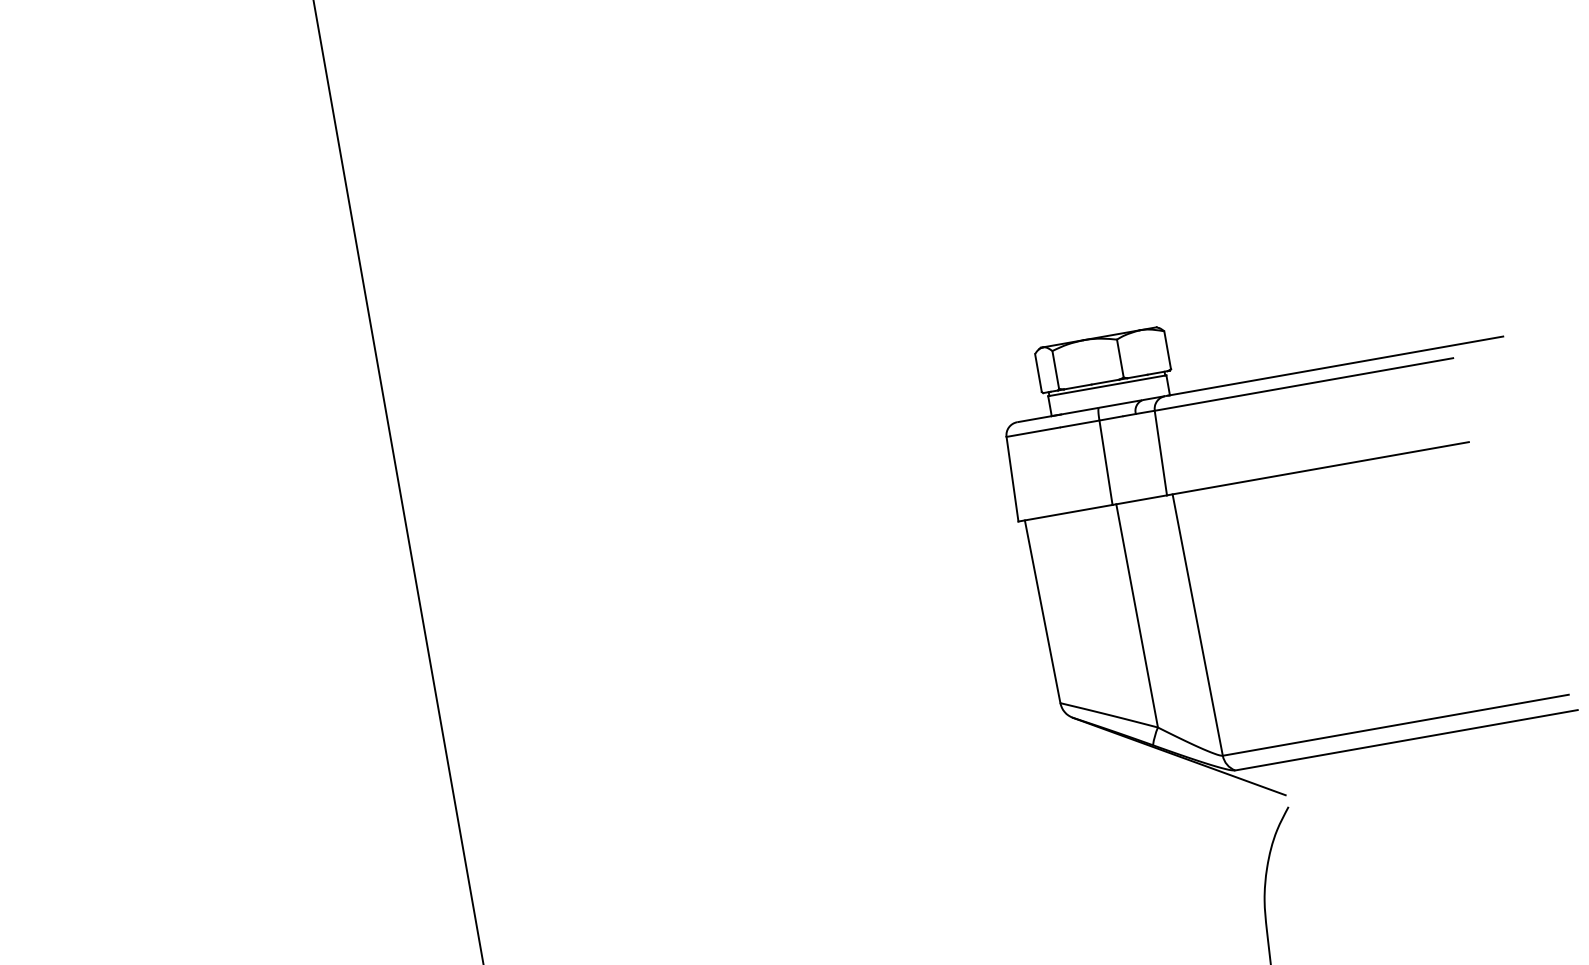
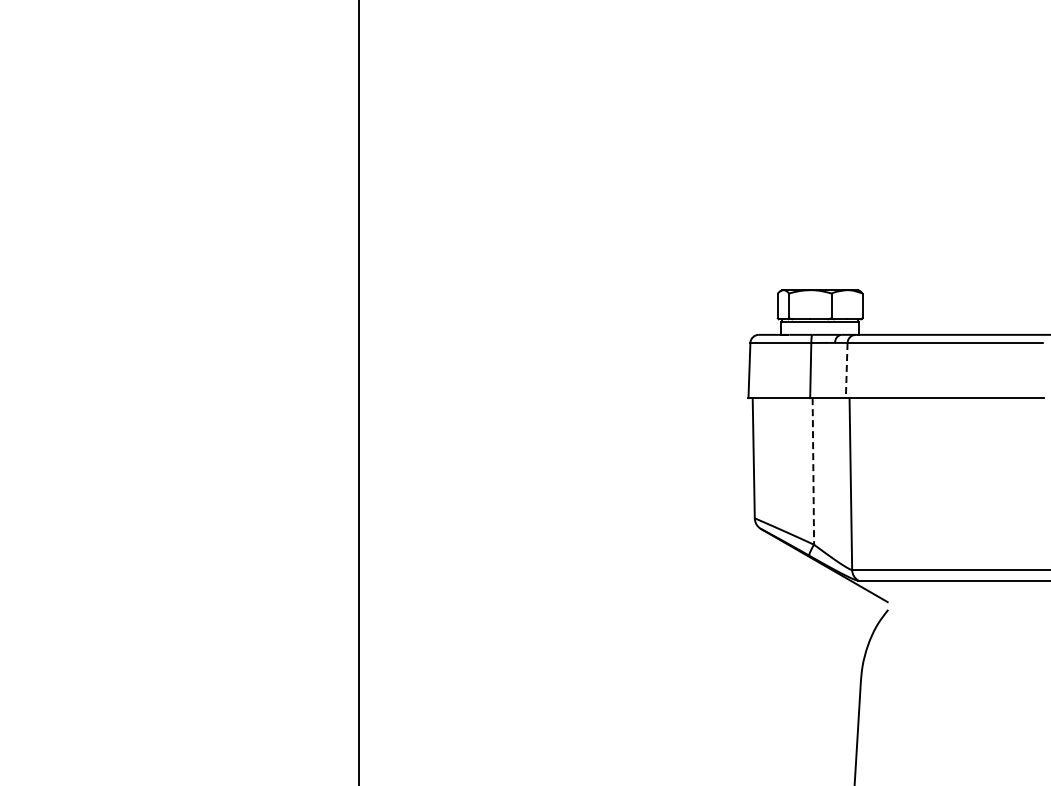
line: (1160, 453) -> (846, 370), solid -> dashed
line: (1137, 615) -> (813, 471), solid -> dashed

